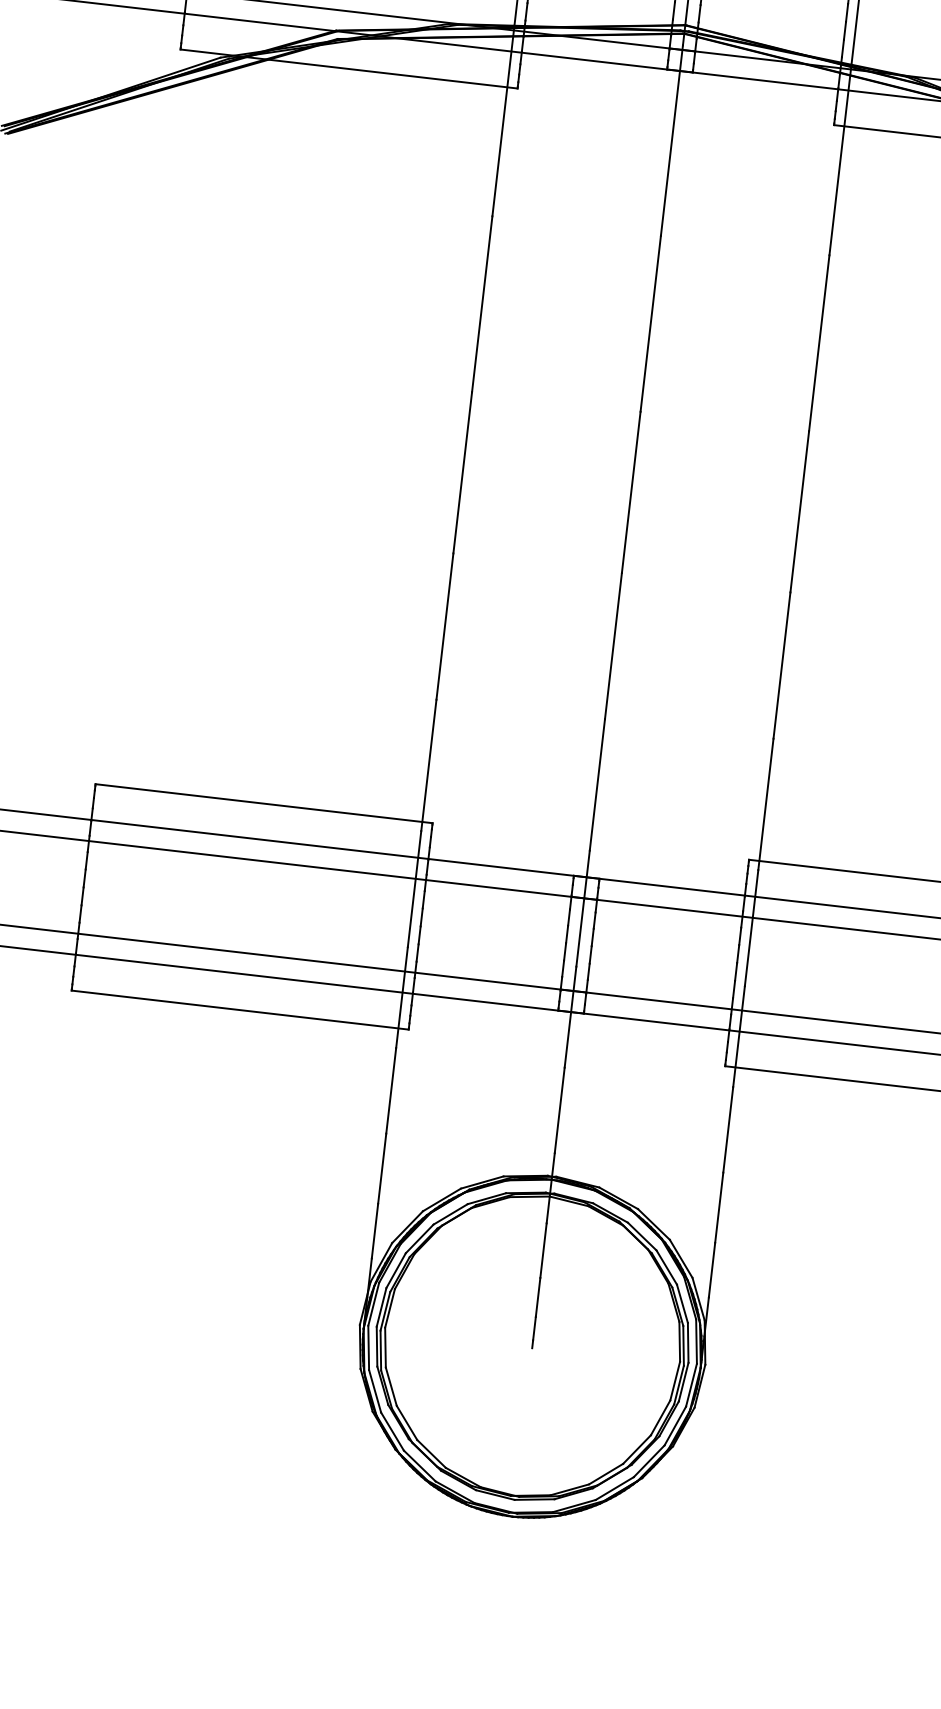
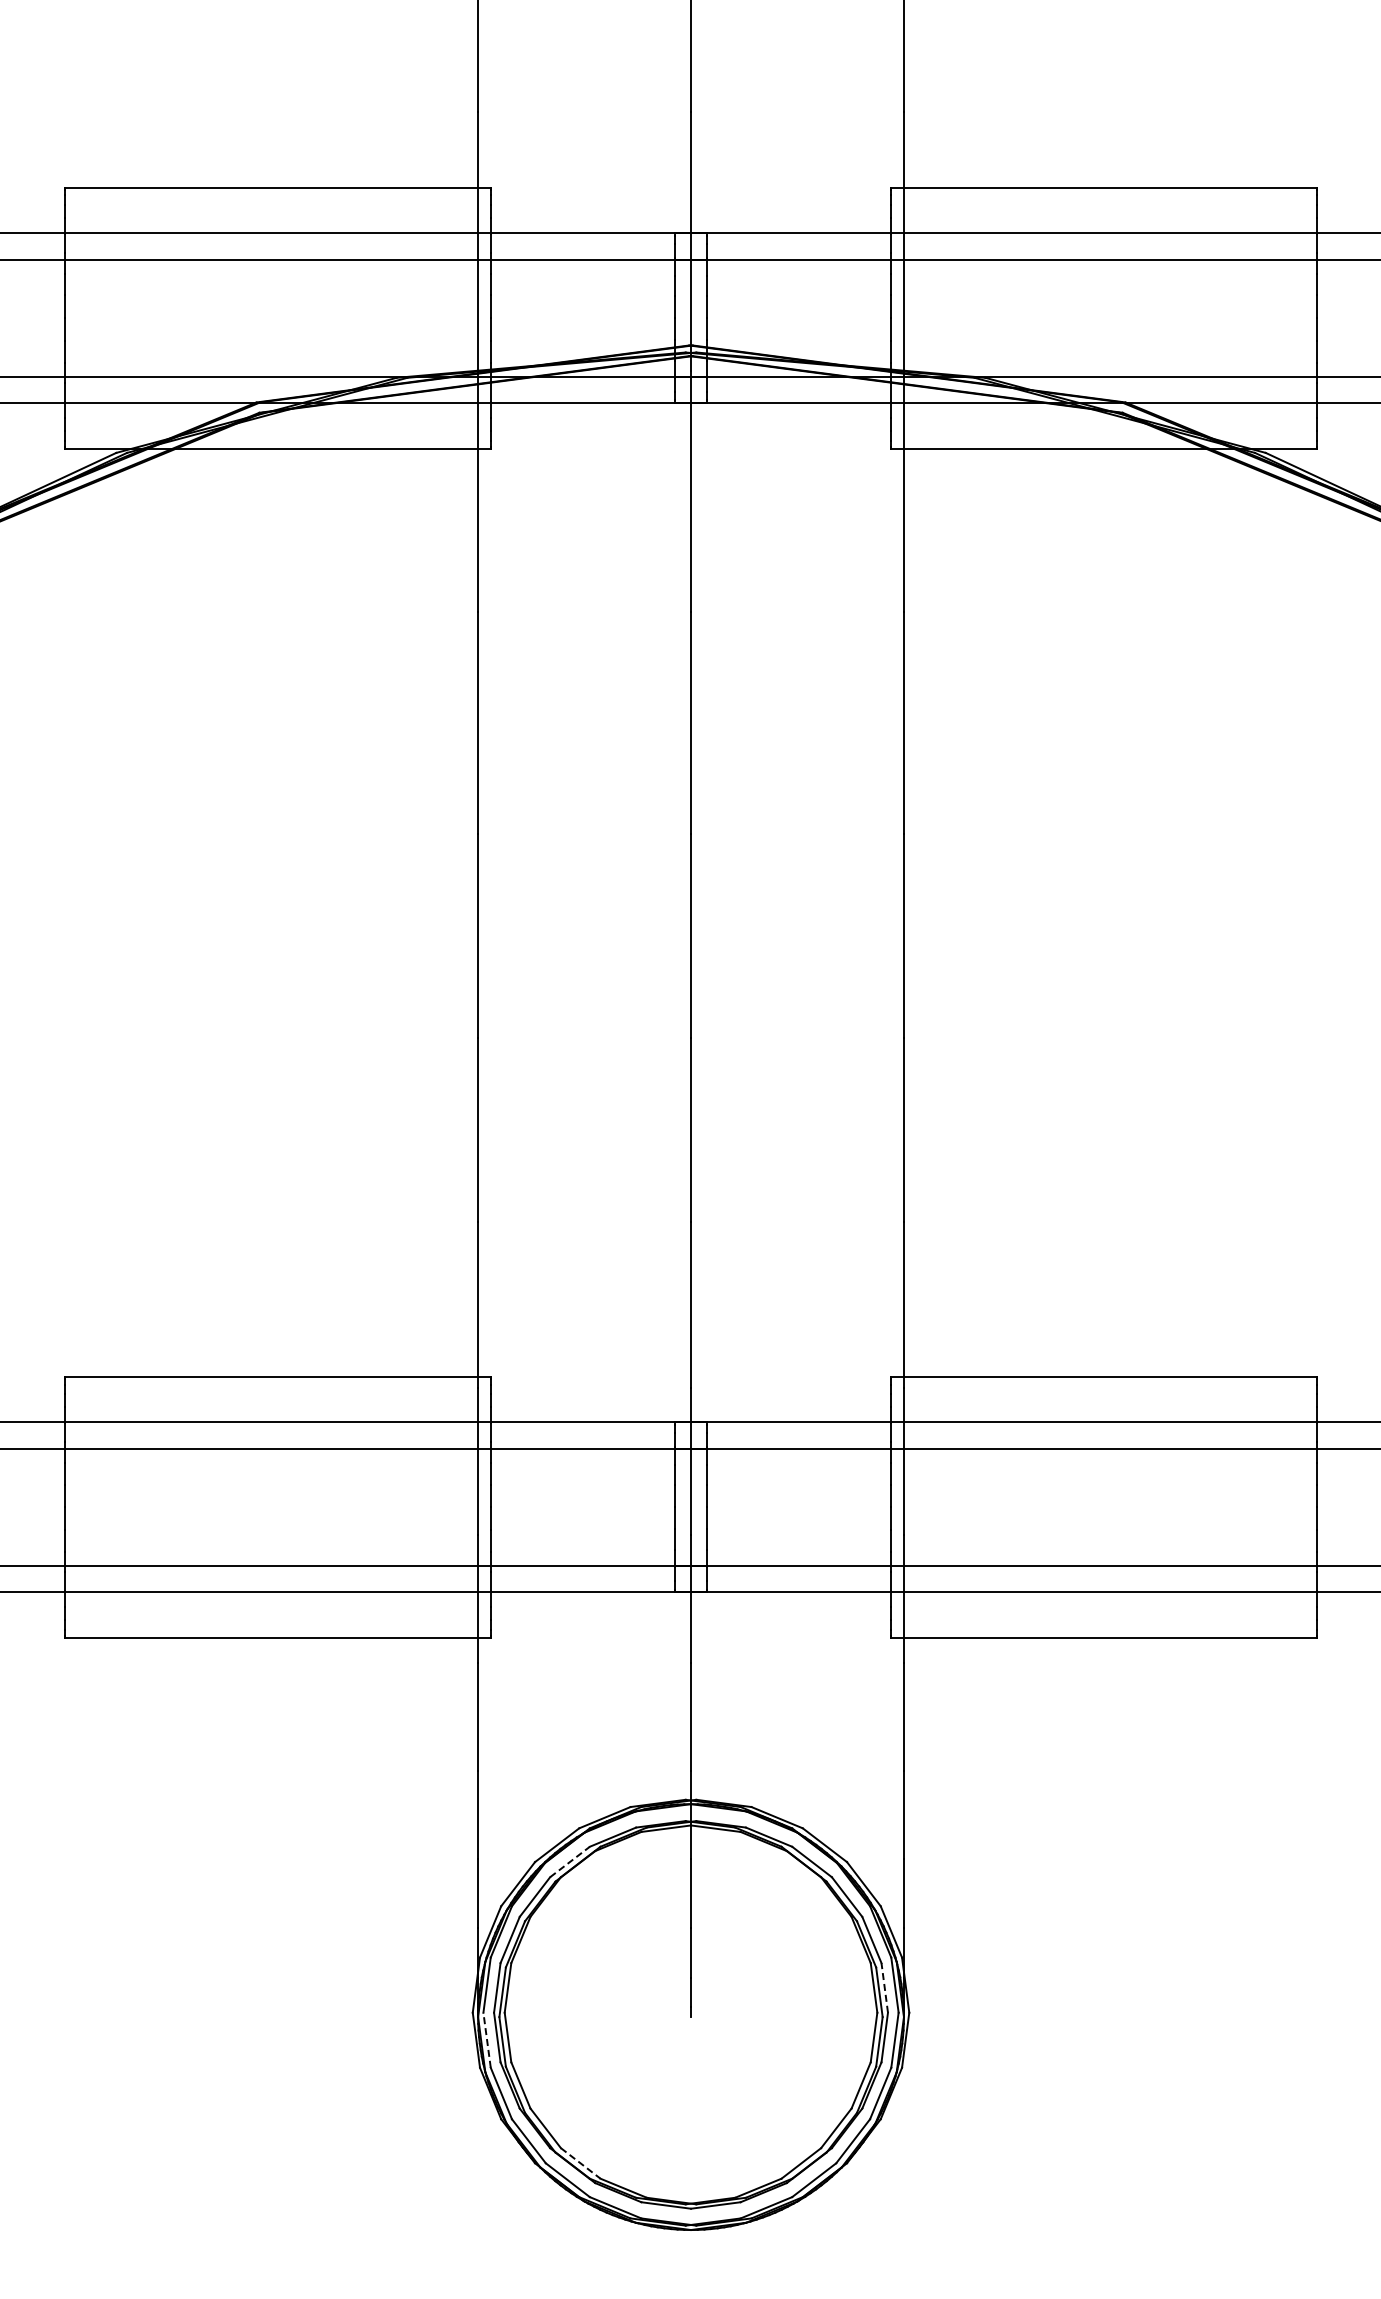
line: (451, 1214) -> (570, 1861), solid -> dashed
line: (688, 1342) -> (884, 1987), solid -> dashed
line: (368, 1348) -> (487, 2040), solid -> dashed
line: (432, 1454) -> (581, 2163), solid -> dashed

